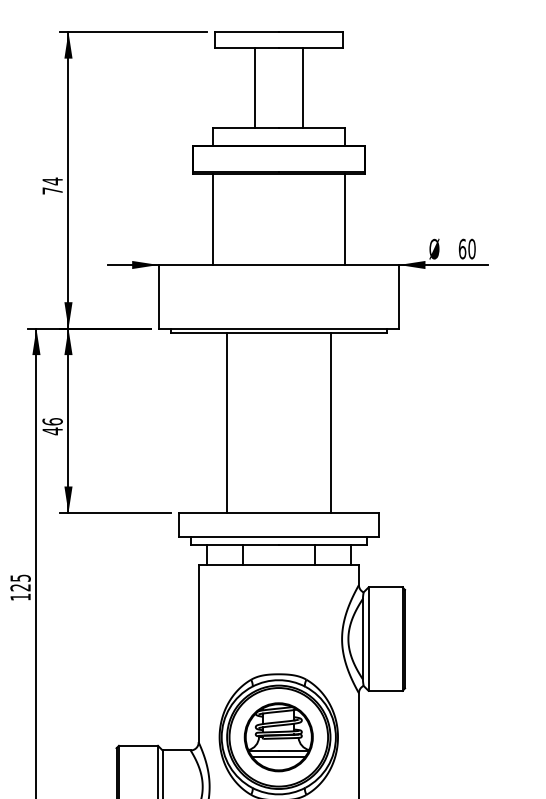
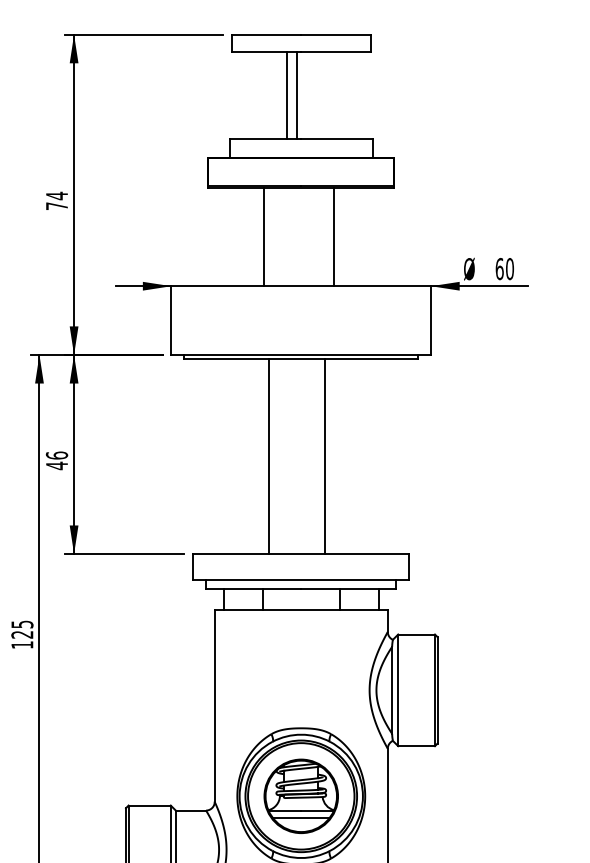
line: (254, 88) -> (296, 95), moved
line: (302, 88) -> (286, 95), moved
line: (212, 219) -> (264, 237), moved
line: (344, 219) -> (333, 237), moved
line: (227, 422) -> (269, 456), moved
line: (330, 422) -> (324, 456), moved

